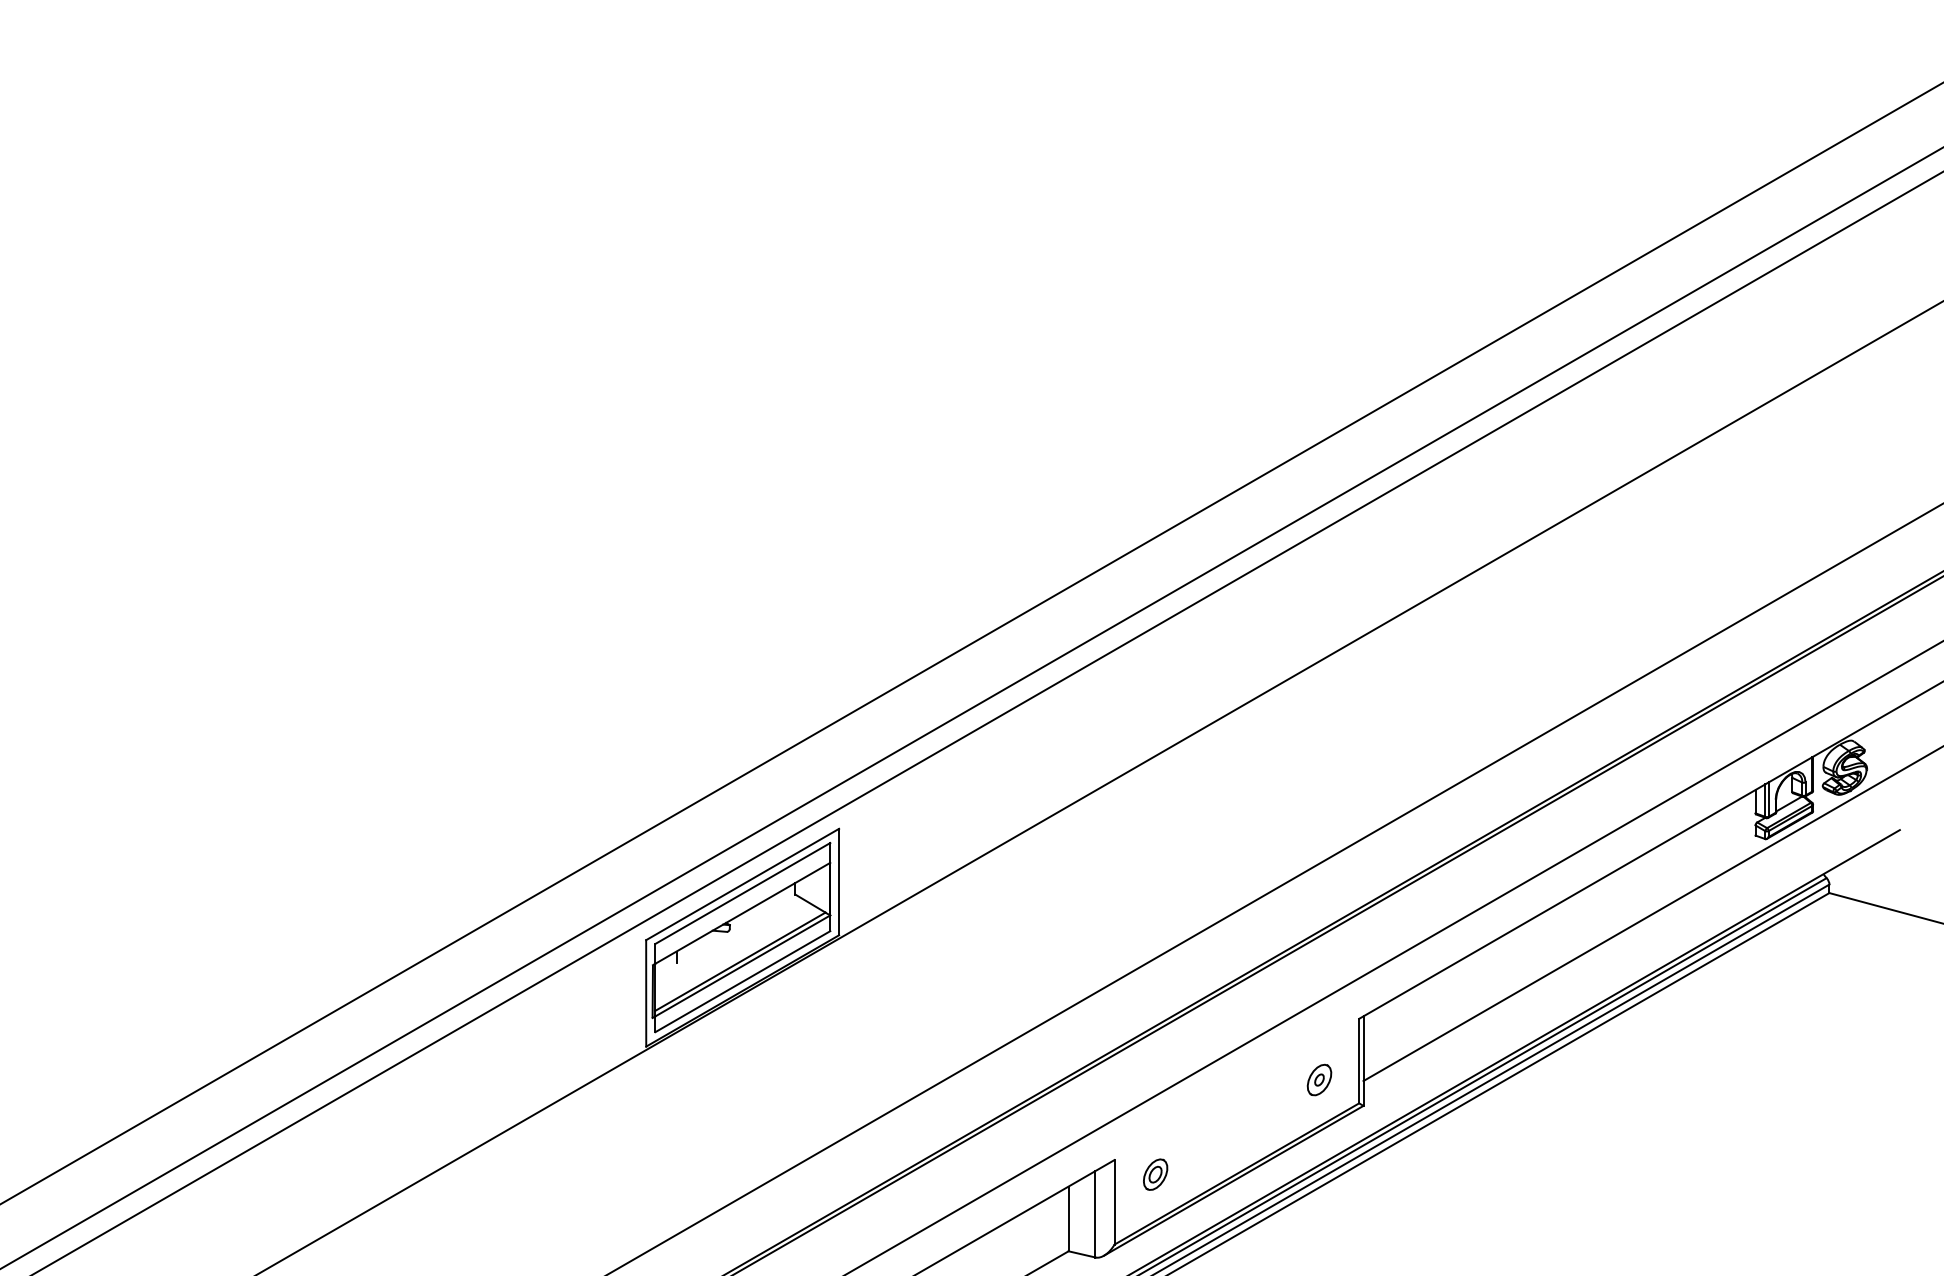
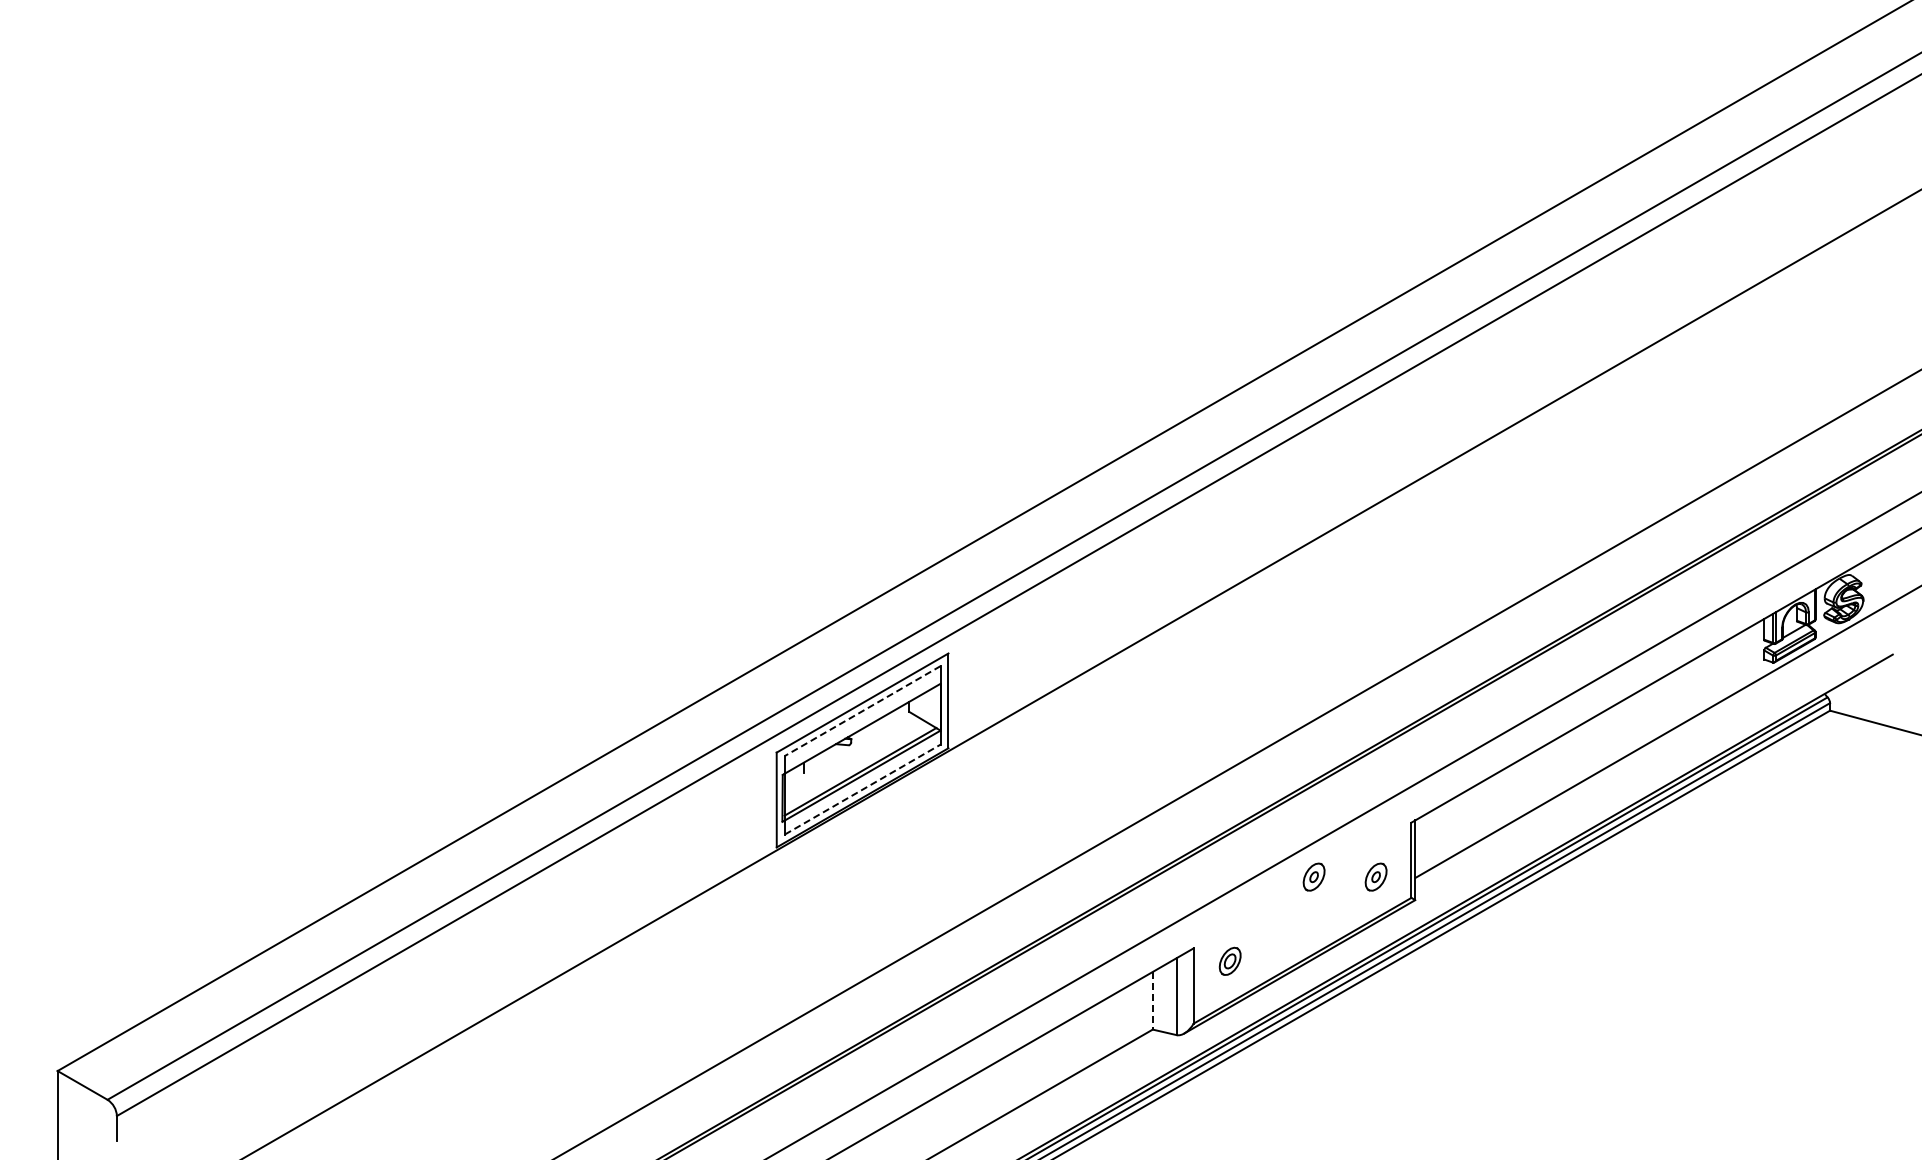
line: (742, 893) -> (862, 711), solid -> dashed
line: (742, 981) -> (862, 789), solid -> dashed
part: (1249, 1079) -> (1313, 876), added
line: (1068, 1218) -> (1152, 1000), solid -> dashed

